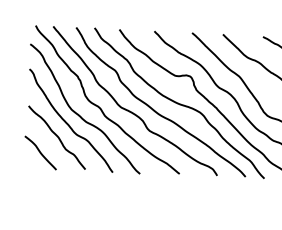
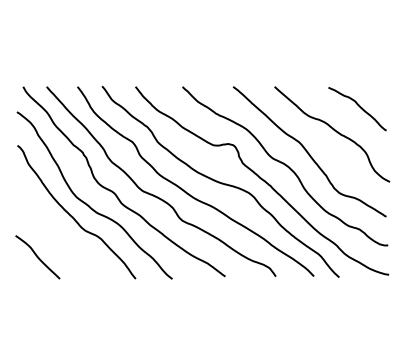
curve: (56, 136) -> (58, 234), removed

